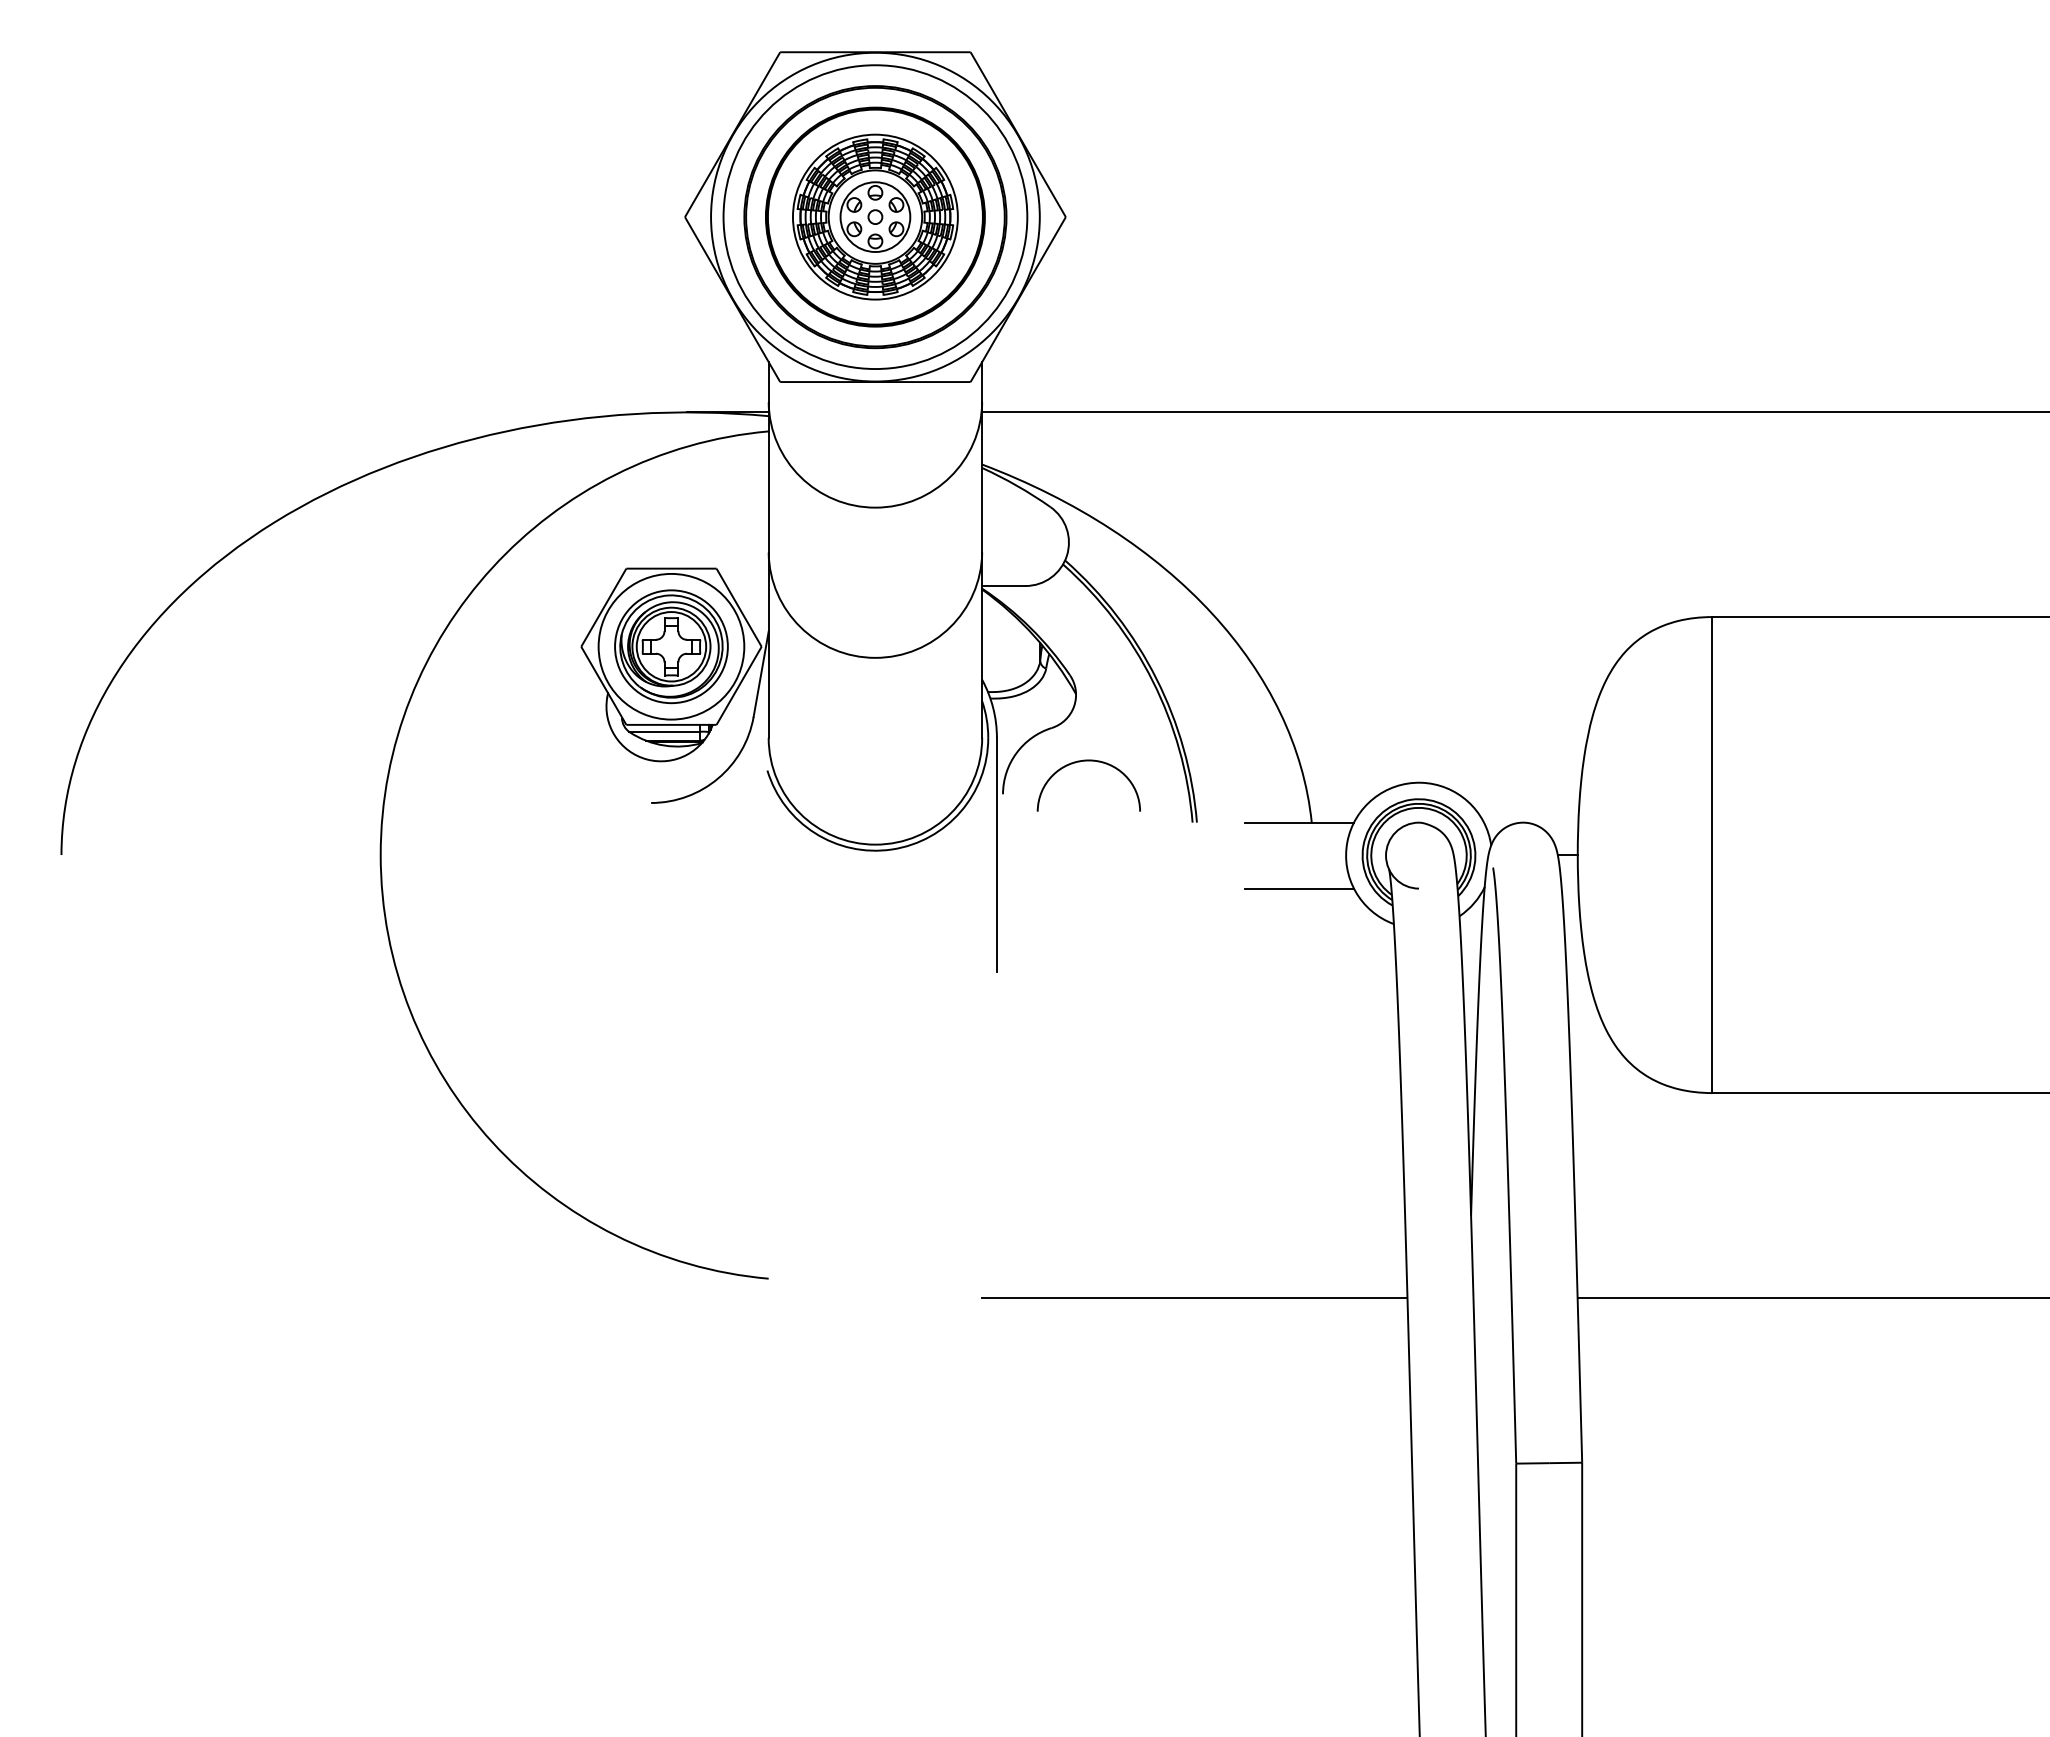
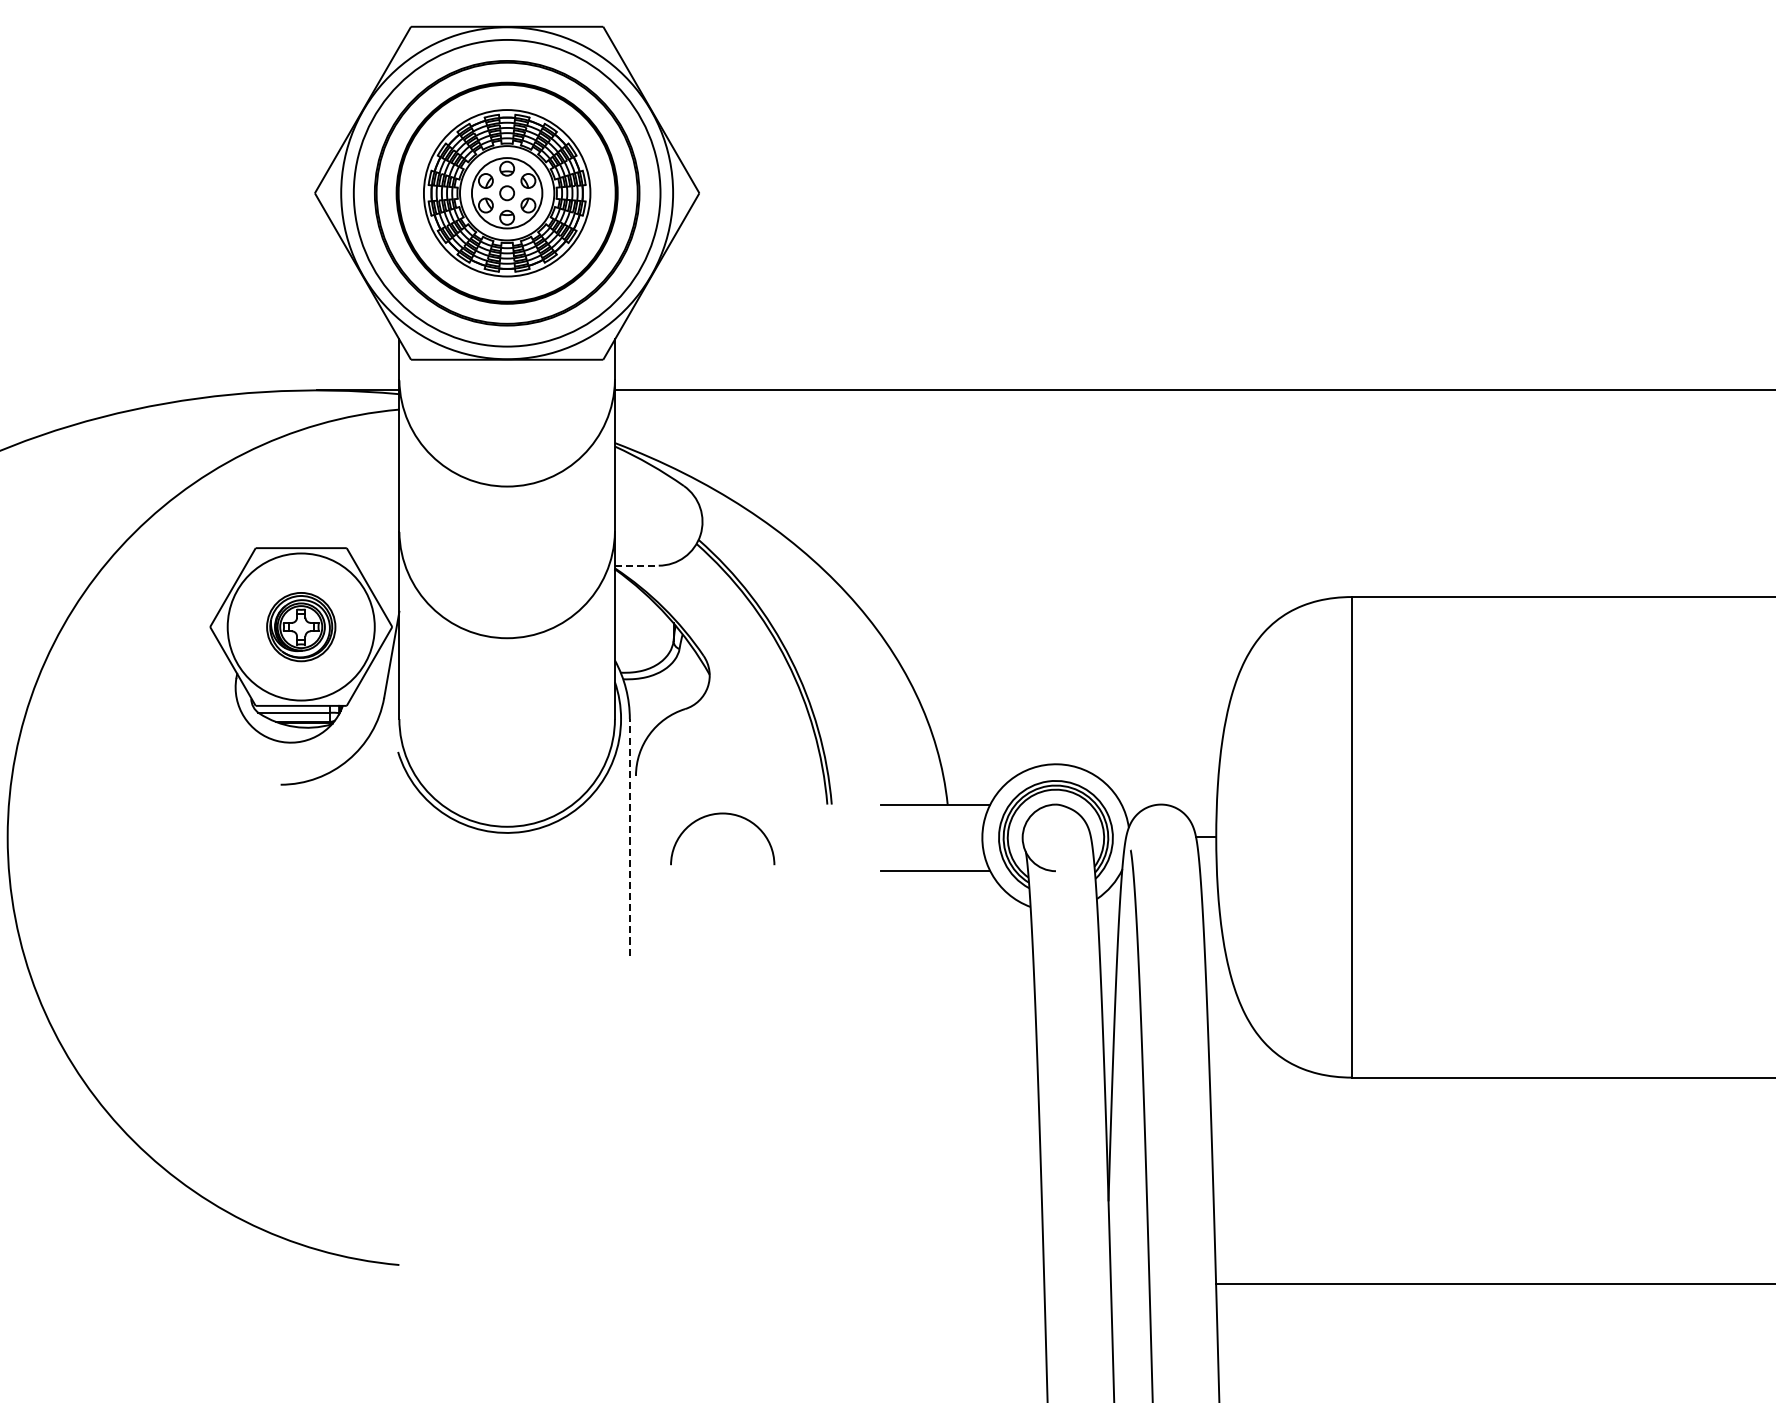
line: (1003, 586) -> (636, 566), solid -> dashed
part: (671, 646) -> (301, 626), size x0.6
arc: (1088, 761) -> (722, 814), moved
line: (996, 854) -> (629, 836), solid -> dashed
line: (1194, 1297) -> (829, 1283), removed

